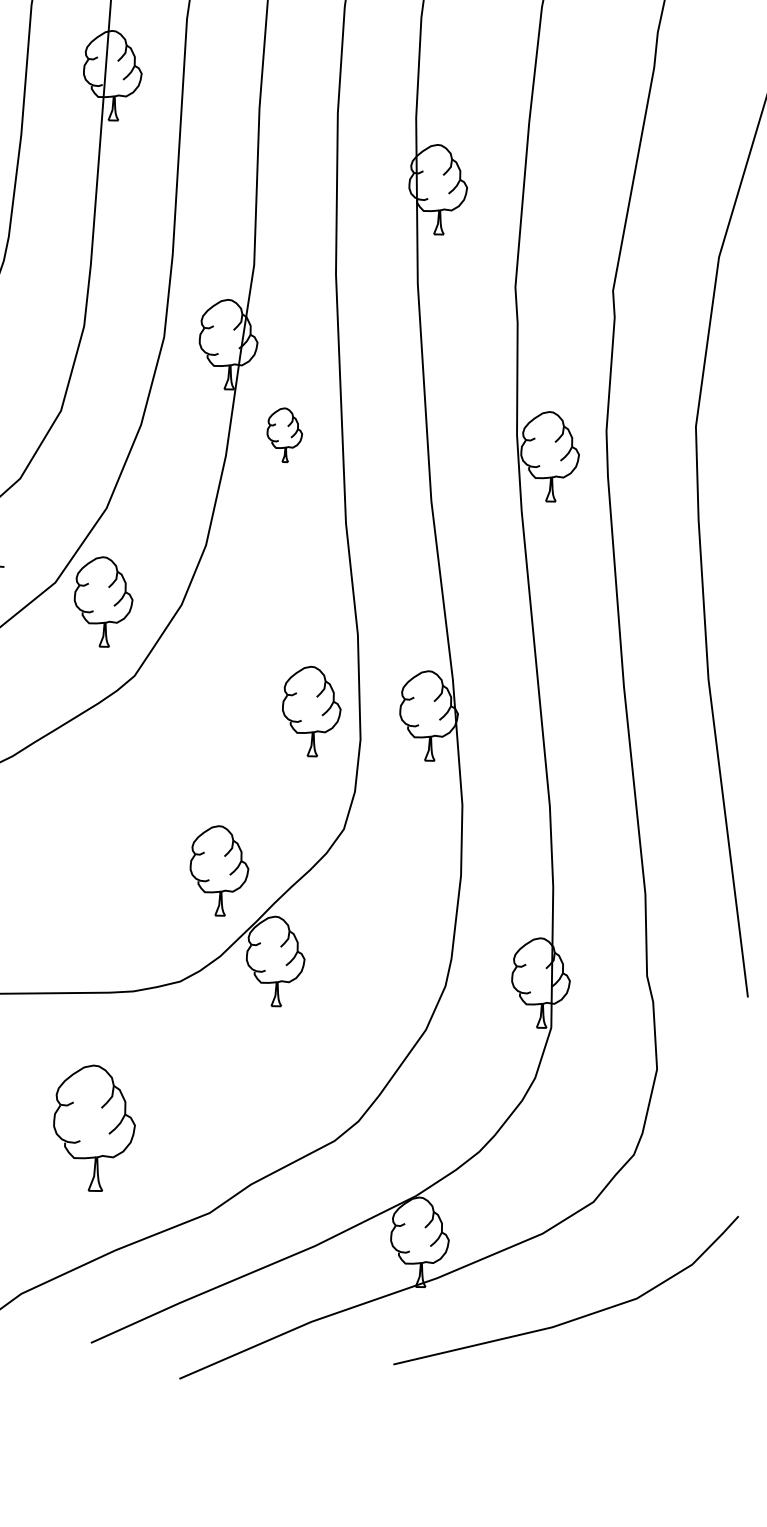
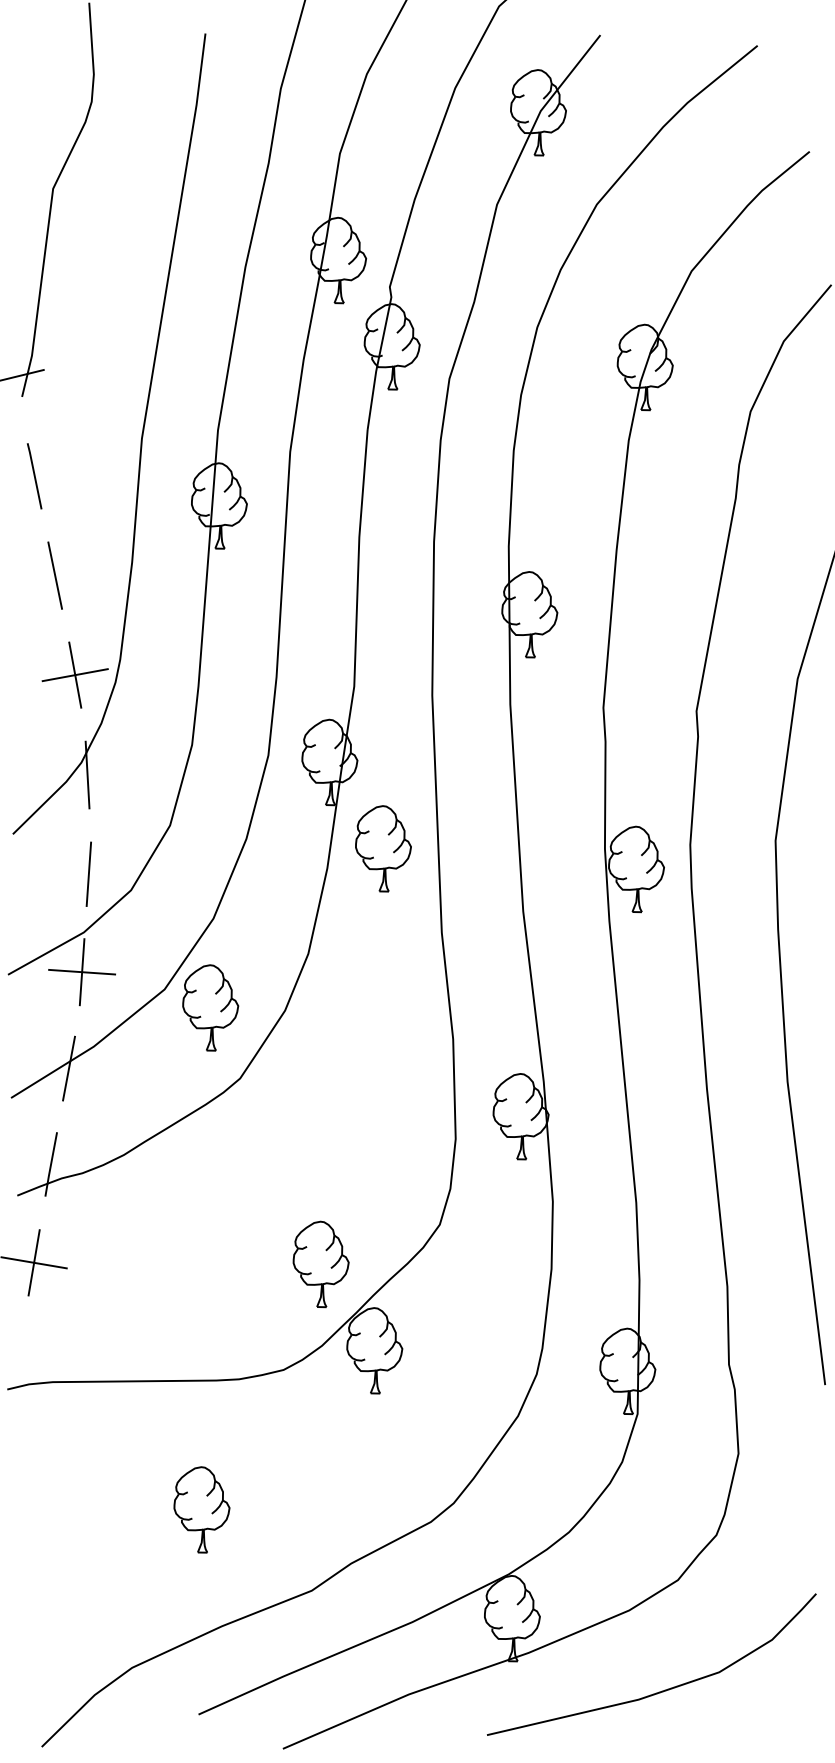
part: (284, 434) -> (383, 848), size x1.67
part: (311, 711) -> (408, 1112), removed
part: (94, 1127) -> (201, 1509), size x0.71

